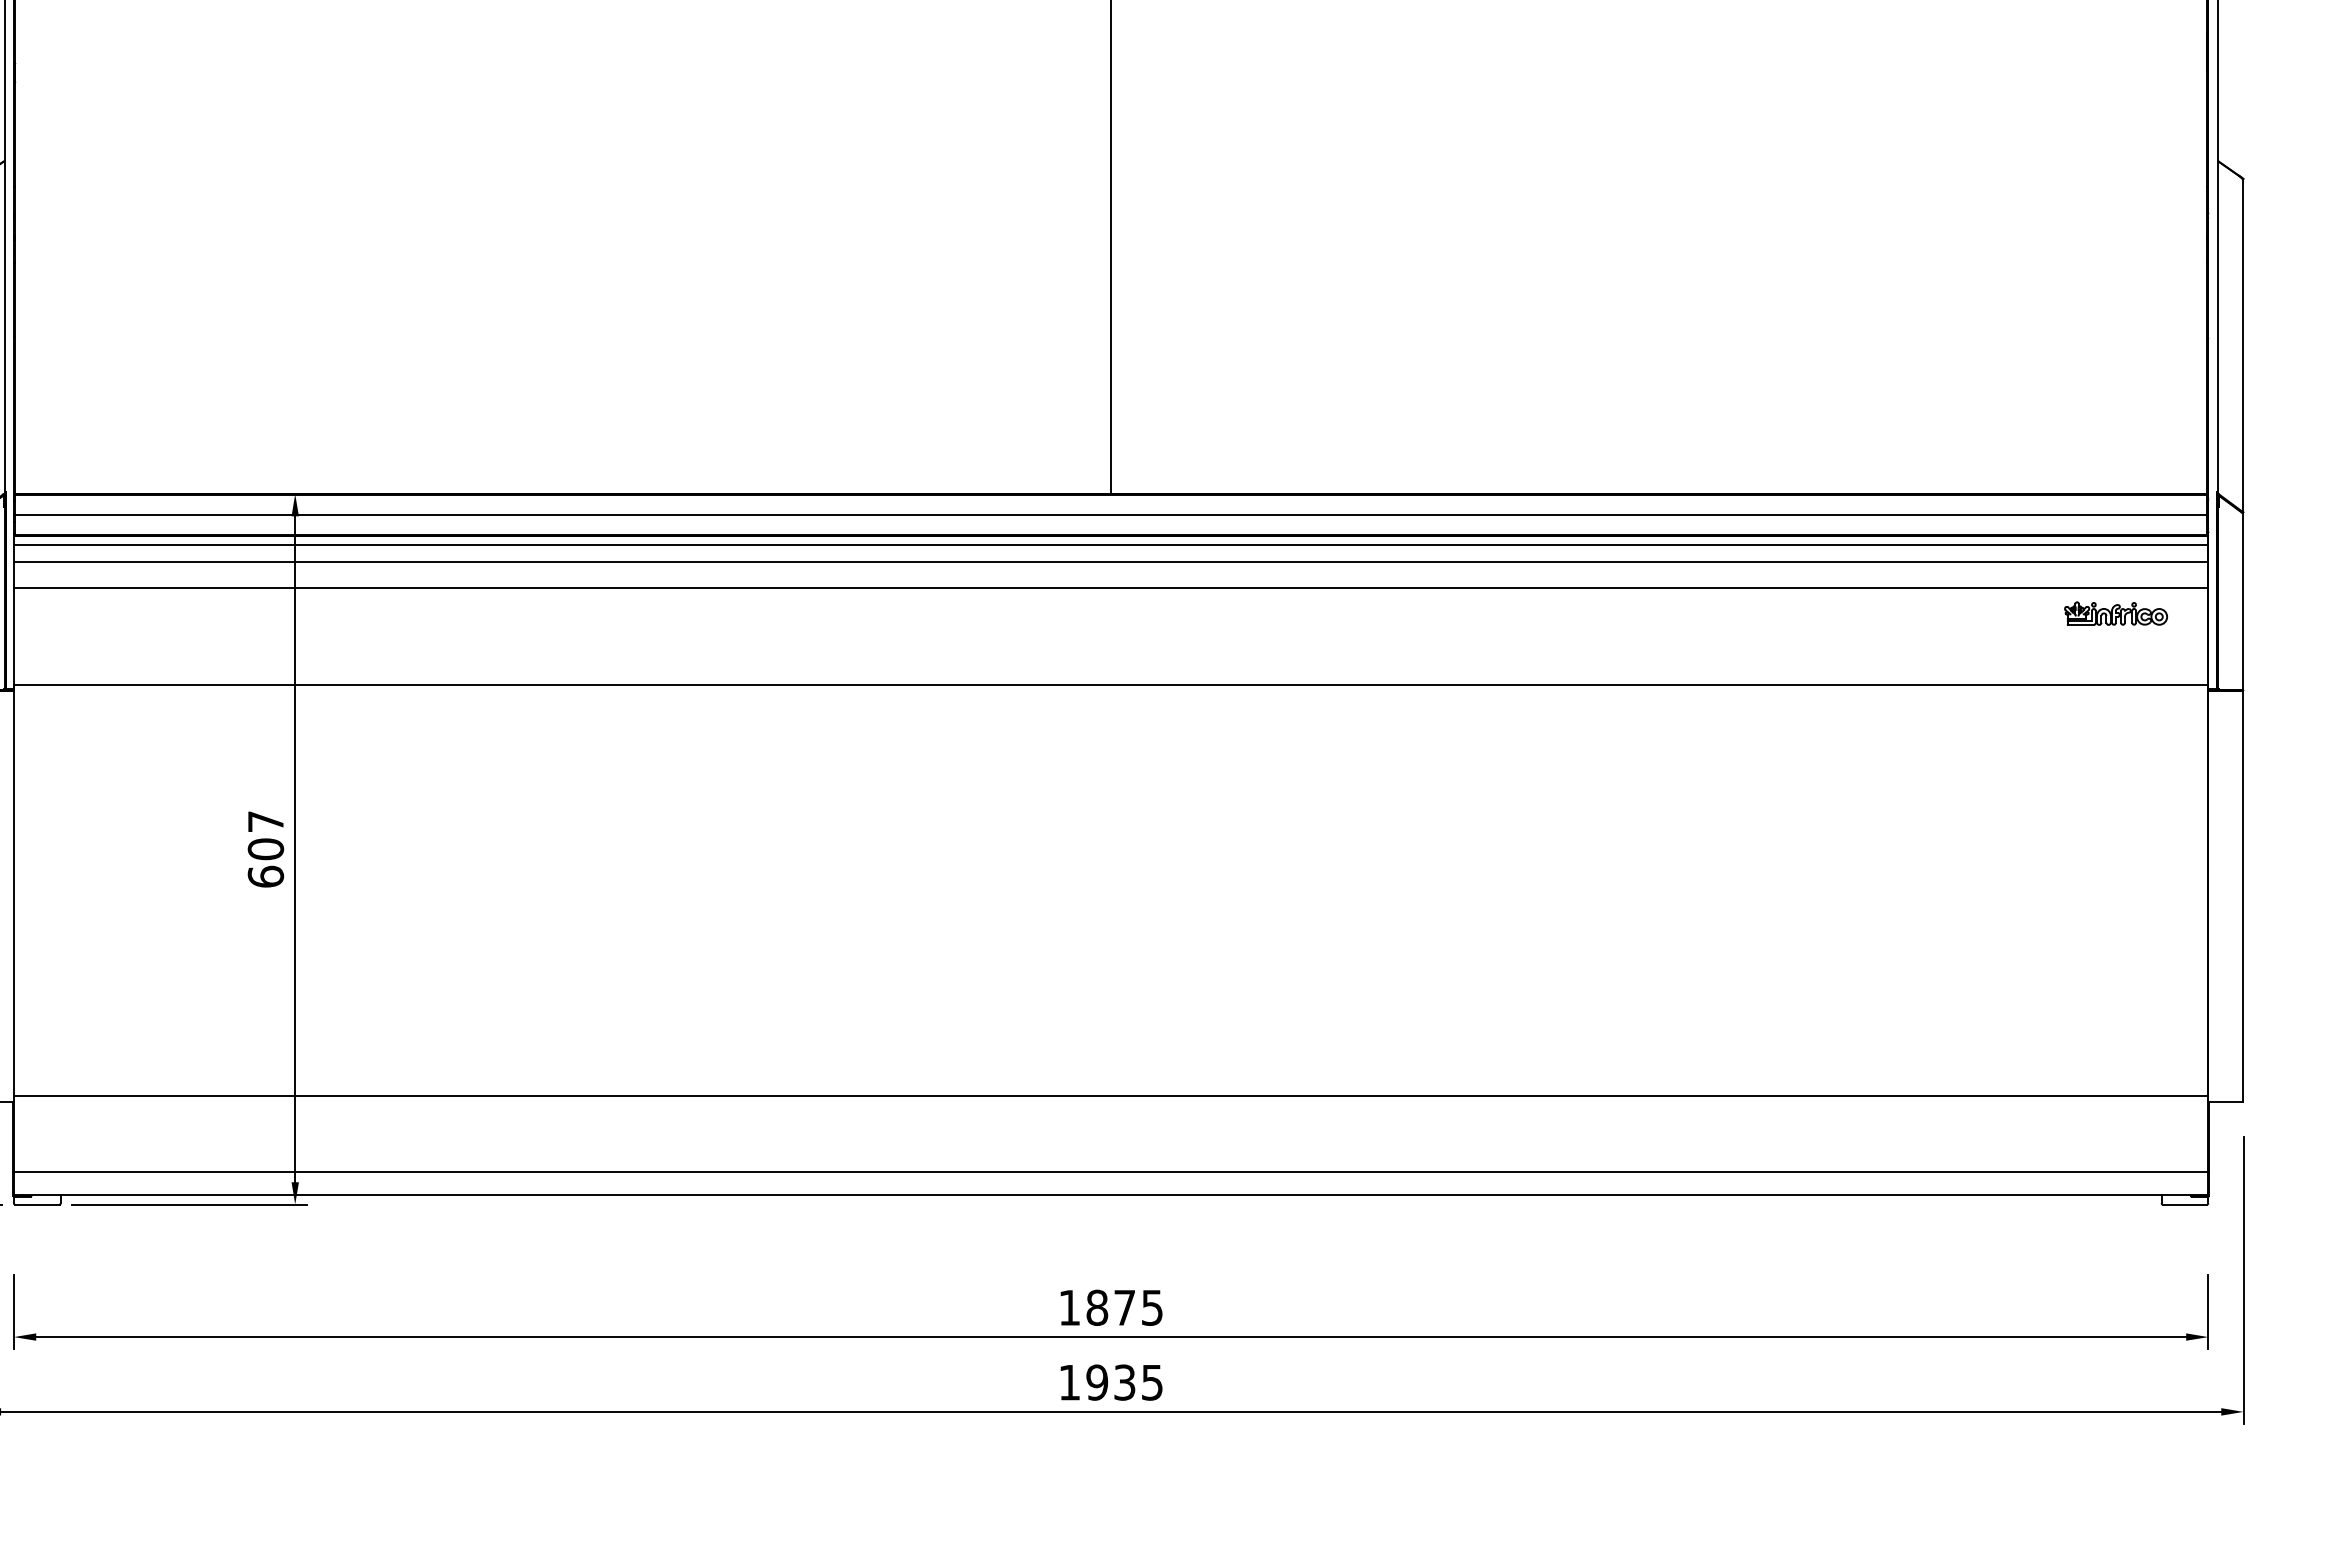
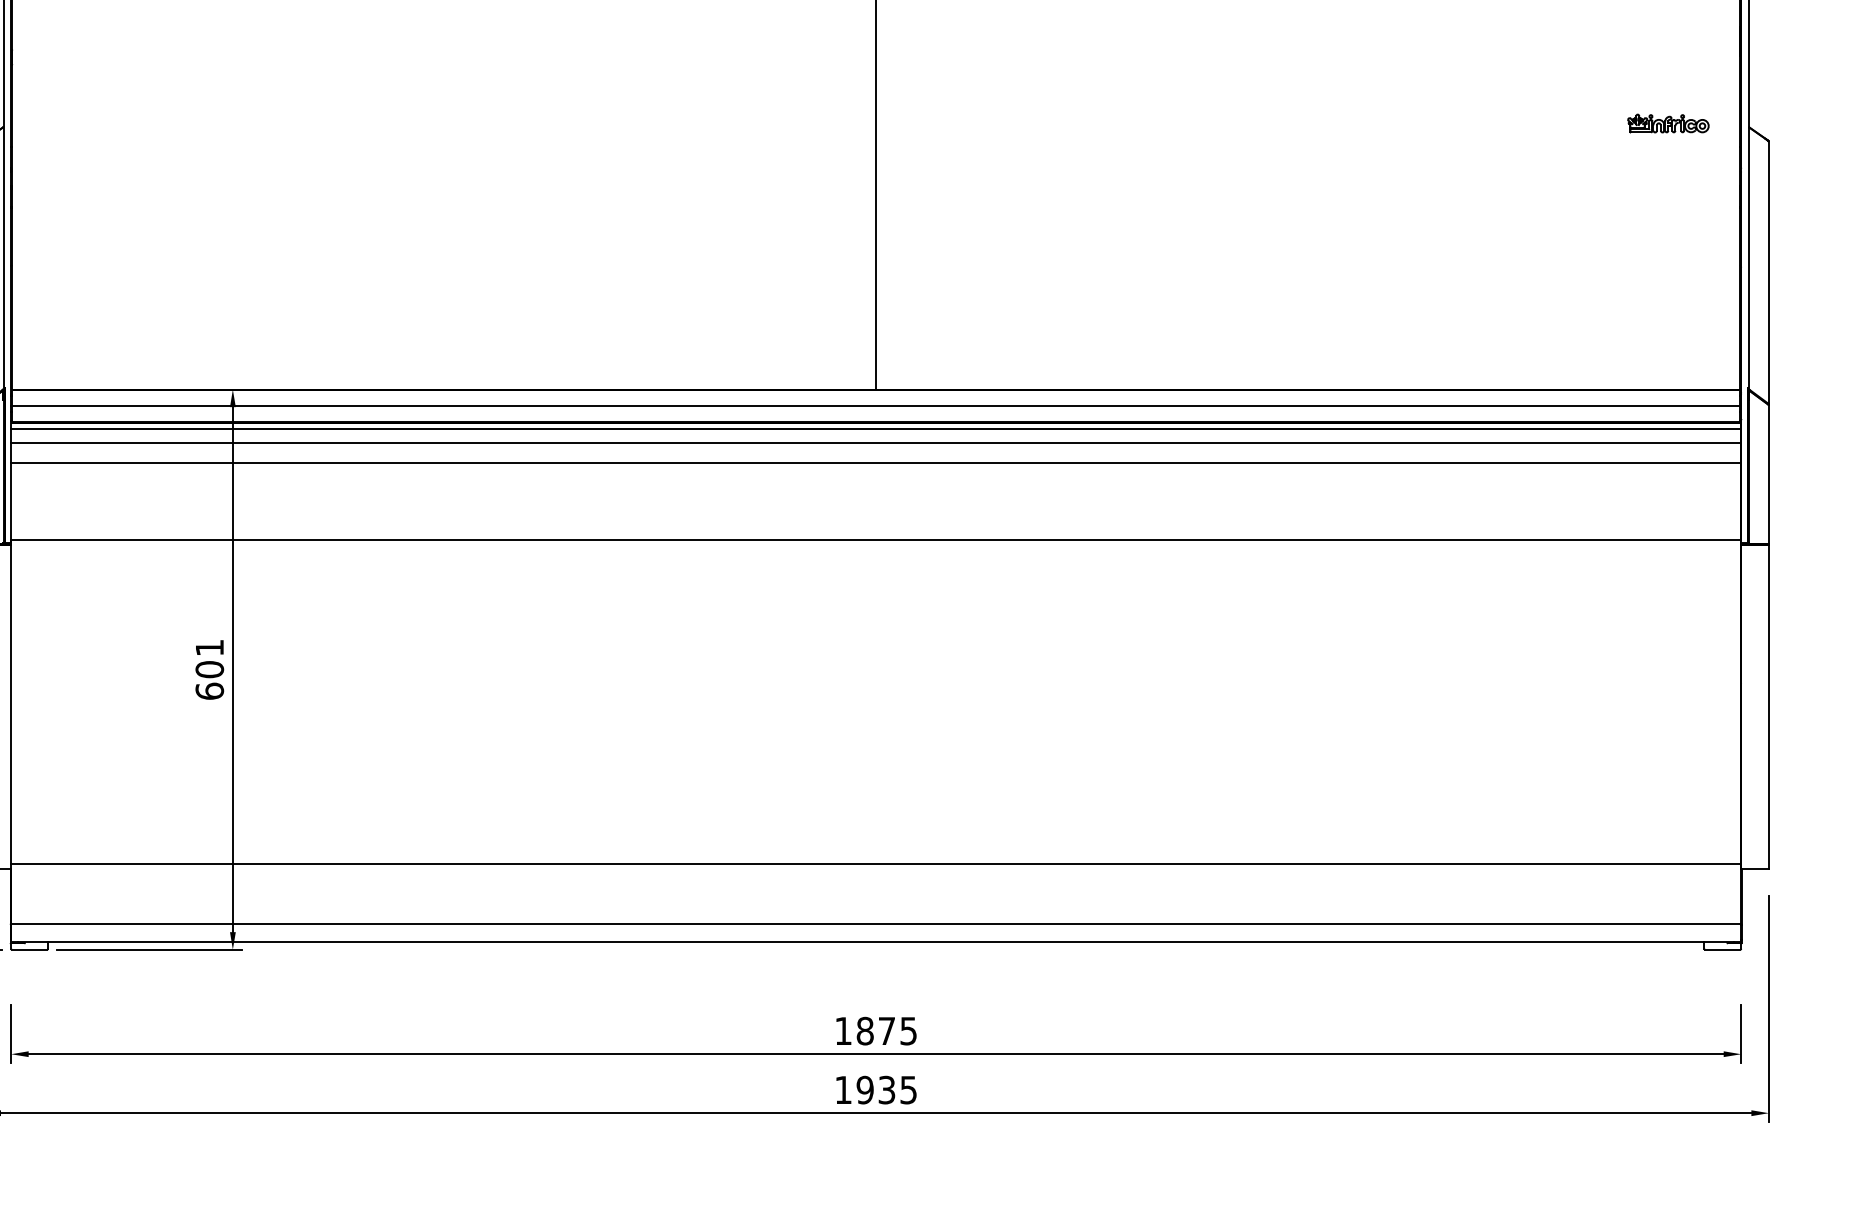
part: (2115, 613) -> (1667, 123), moved
text: (265, 821) -> (209, 647), 607 -> 601

